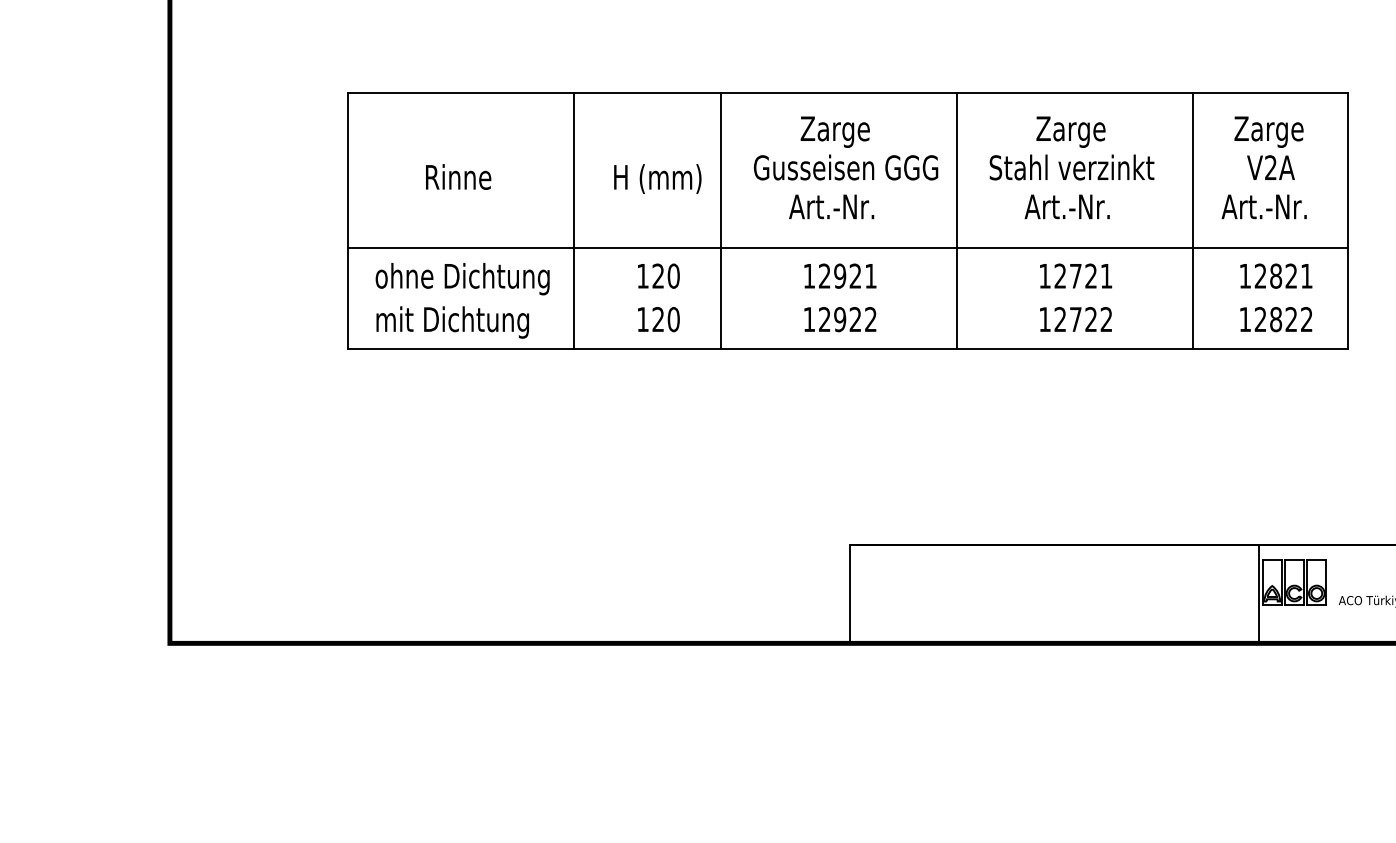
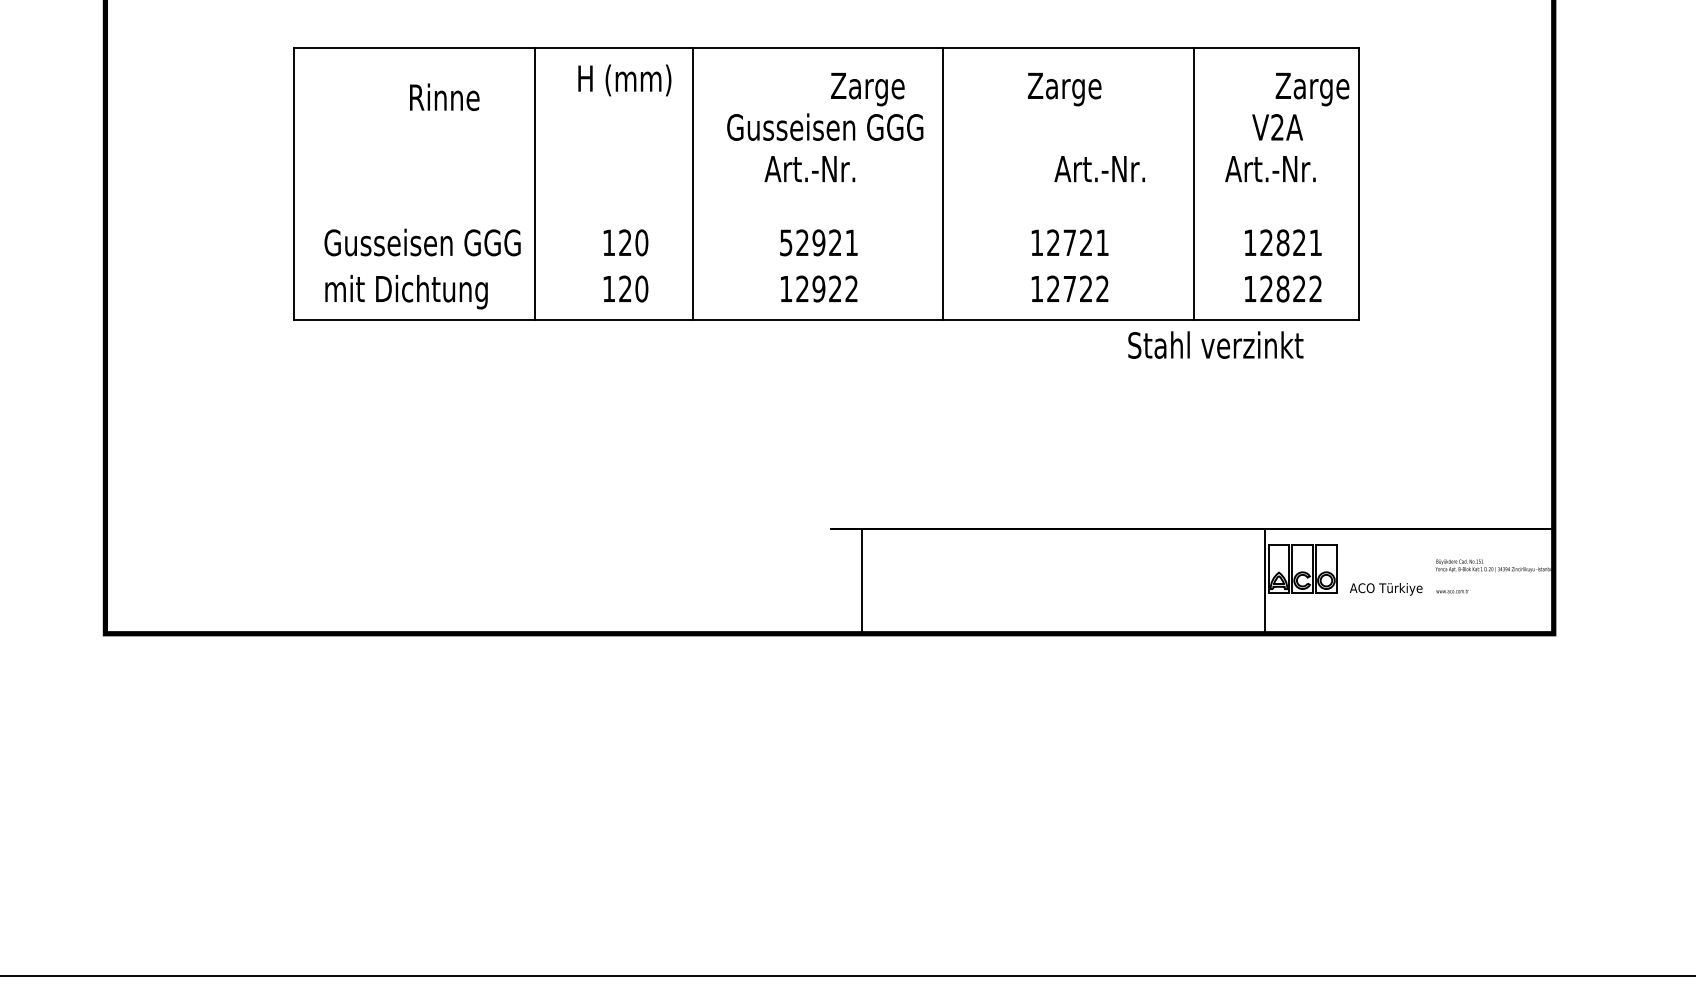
text: (835, 132) -> (867, 89), moved
text: (1268, 132) -> (1312, 89), moved
text: (1071, 166) -> (1215, 344), moved
text: (458, 177) -> (444, 97), moved
text: (657, 179) -> (624, 80), moved
text: (1067, 206) -> (1099, 168), moved
line: (847, 248) -> (826, 213), removed
text: (809, 275) -> (786, 242), 12921 -> 52921
text: (467, 278) -> (422, 245), ohne Dichtung -> Gusseisen GGG
line: (850, 594) -> (861, 581), moved

